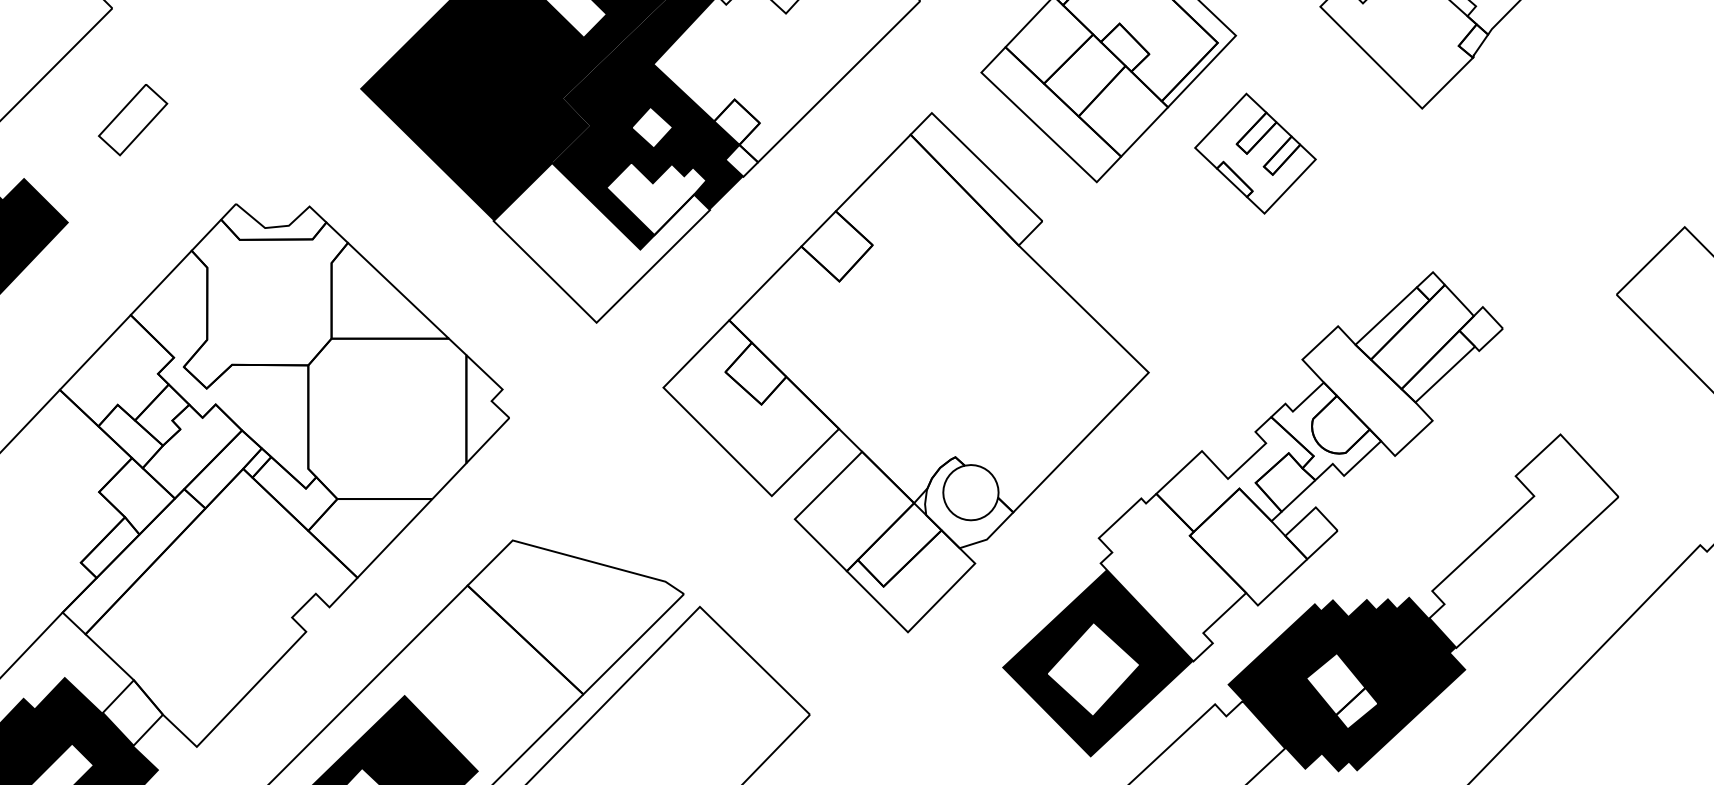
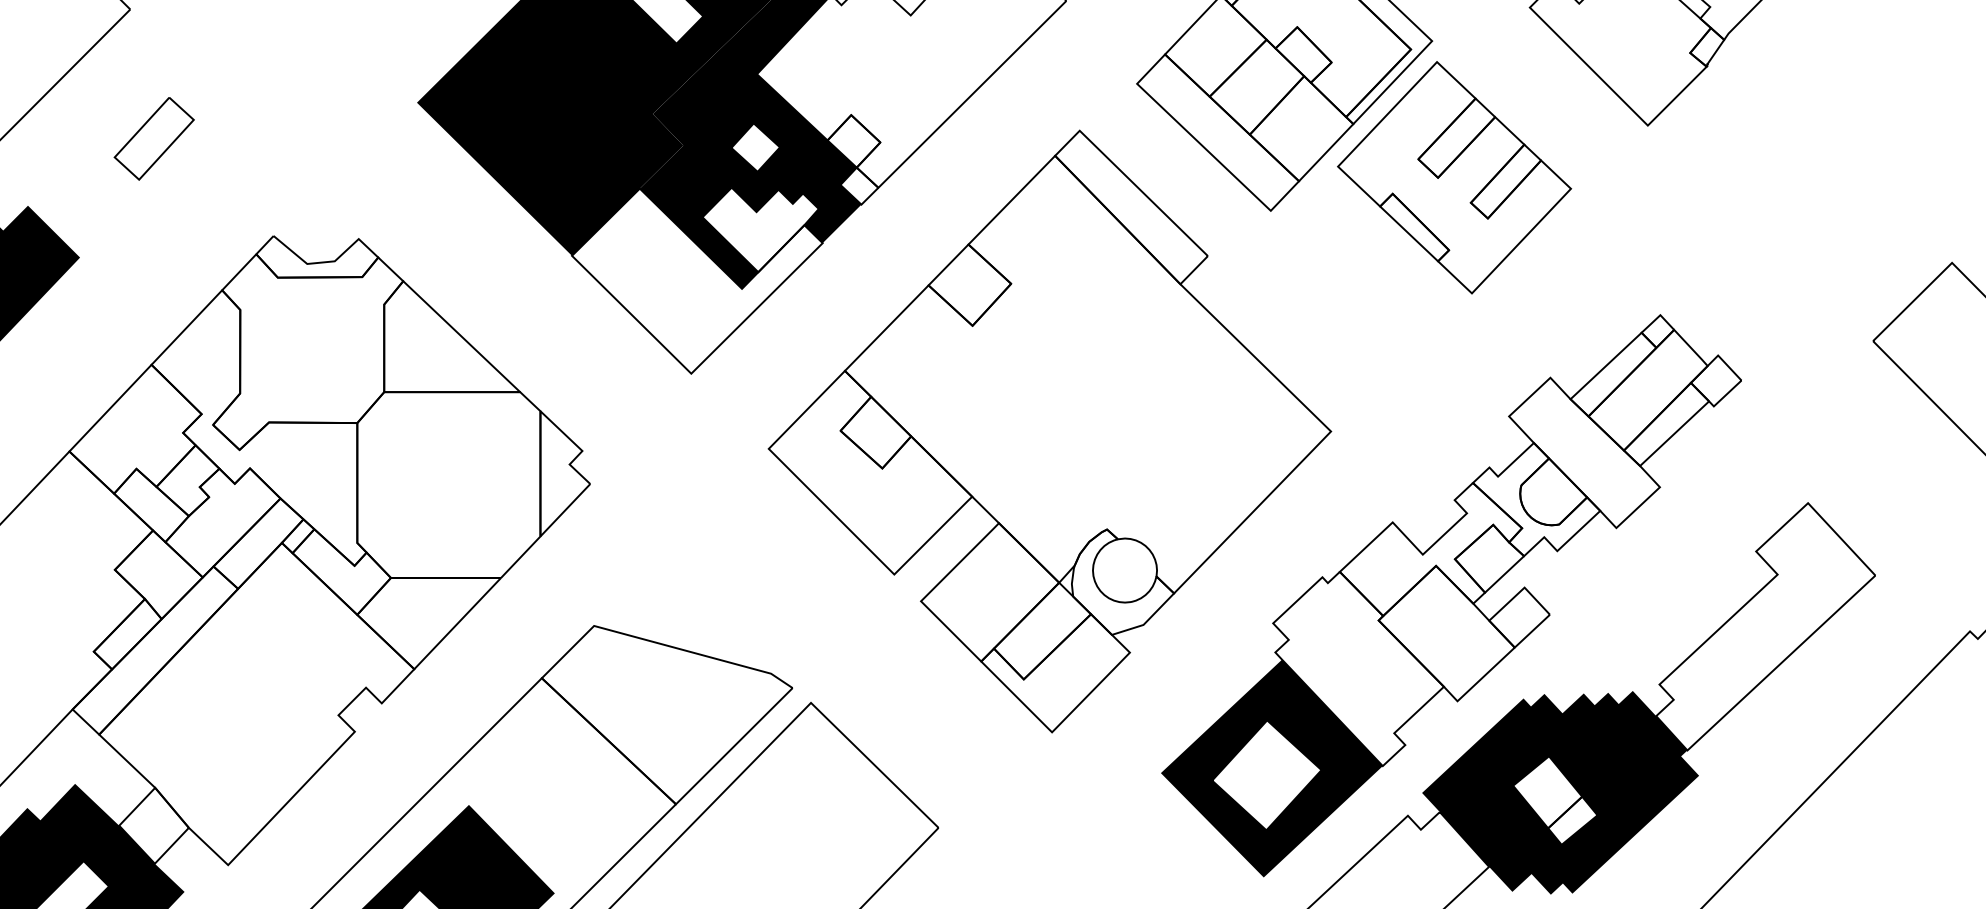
part: (1255, 153) -> (1454, 177), size x1.67

